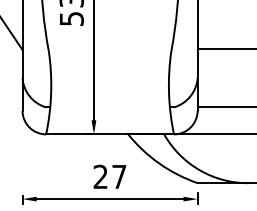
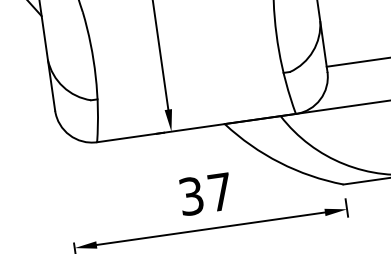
text: (100, 177) -> (191, 197), 27 -> 37

